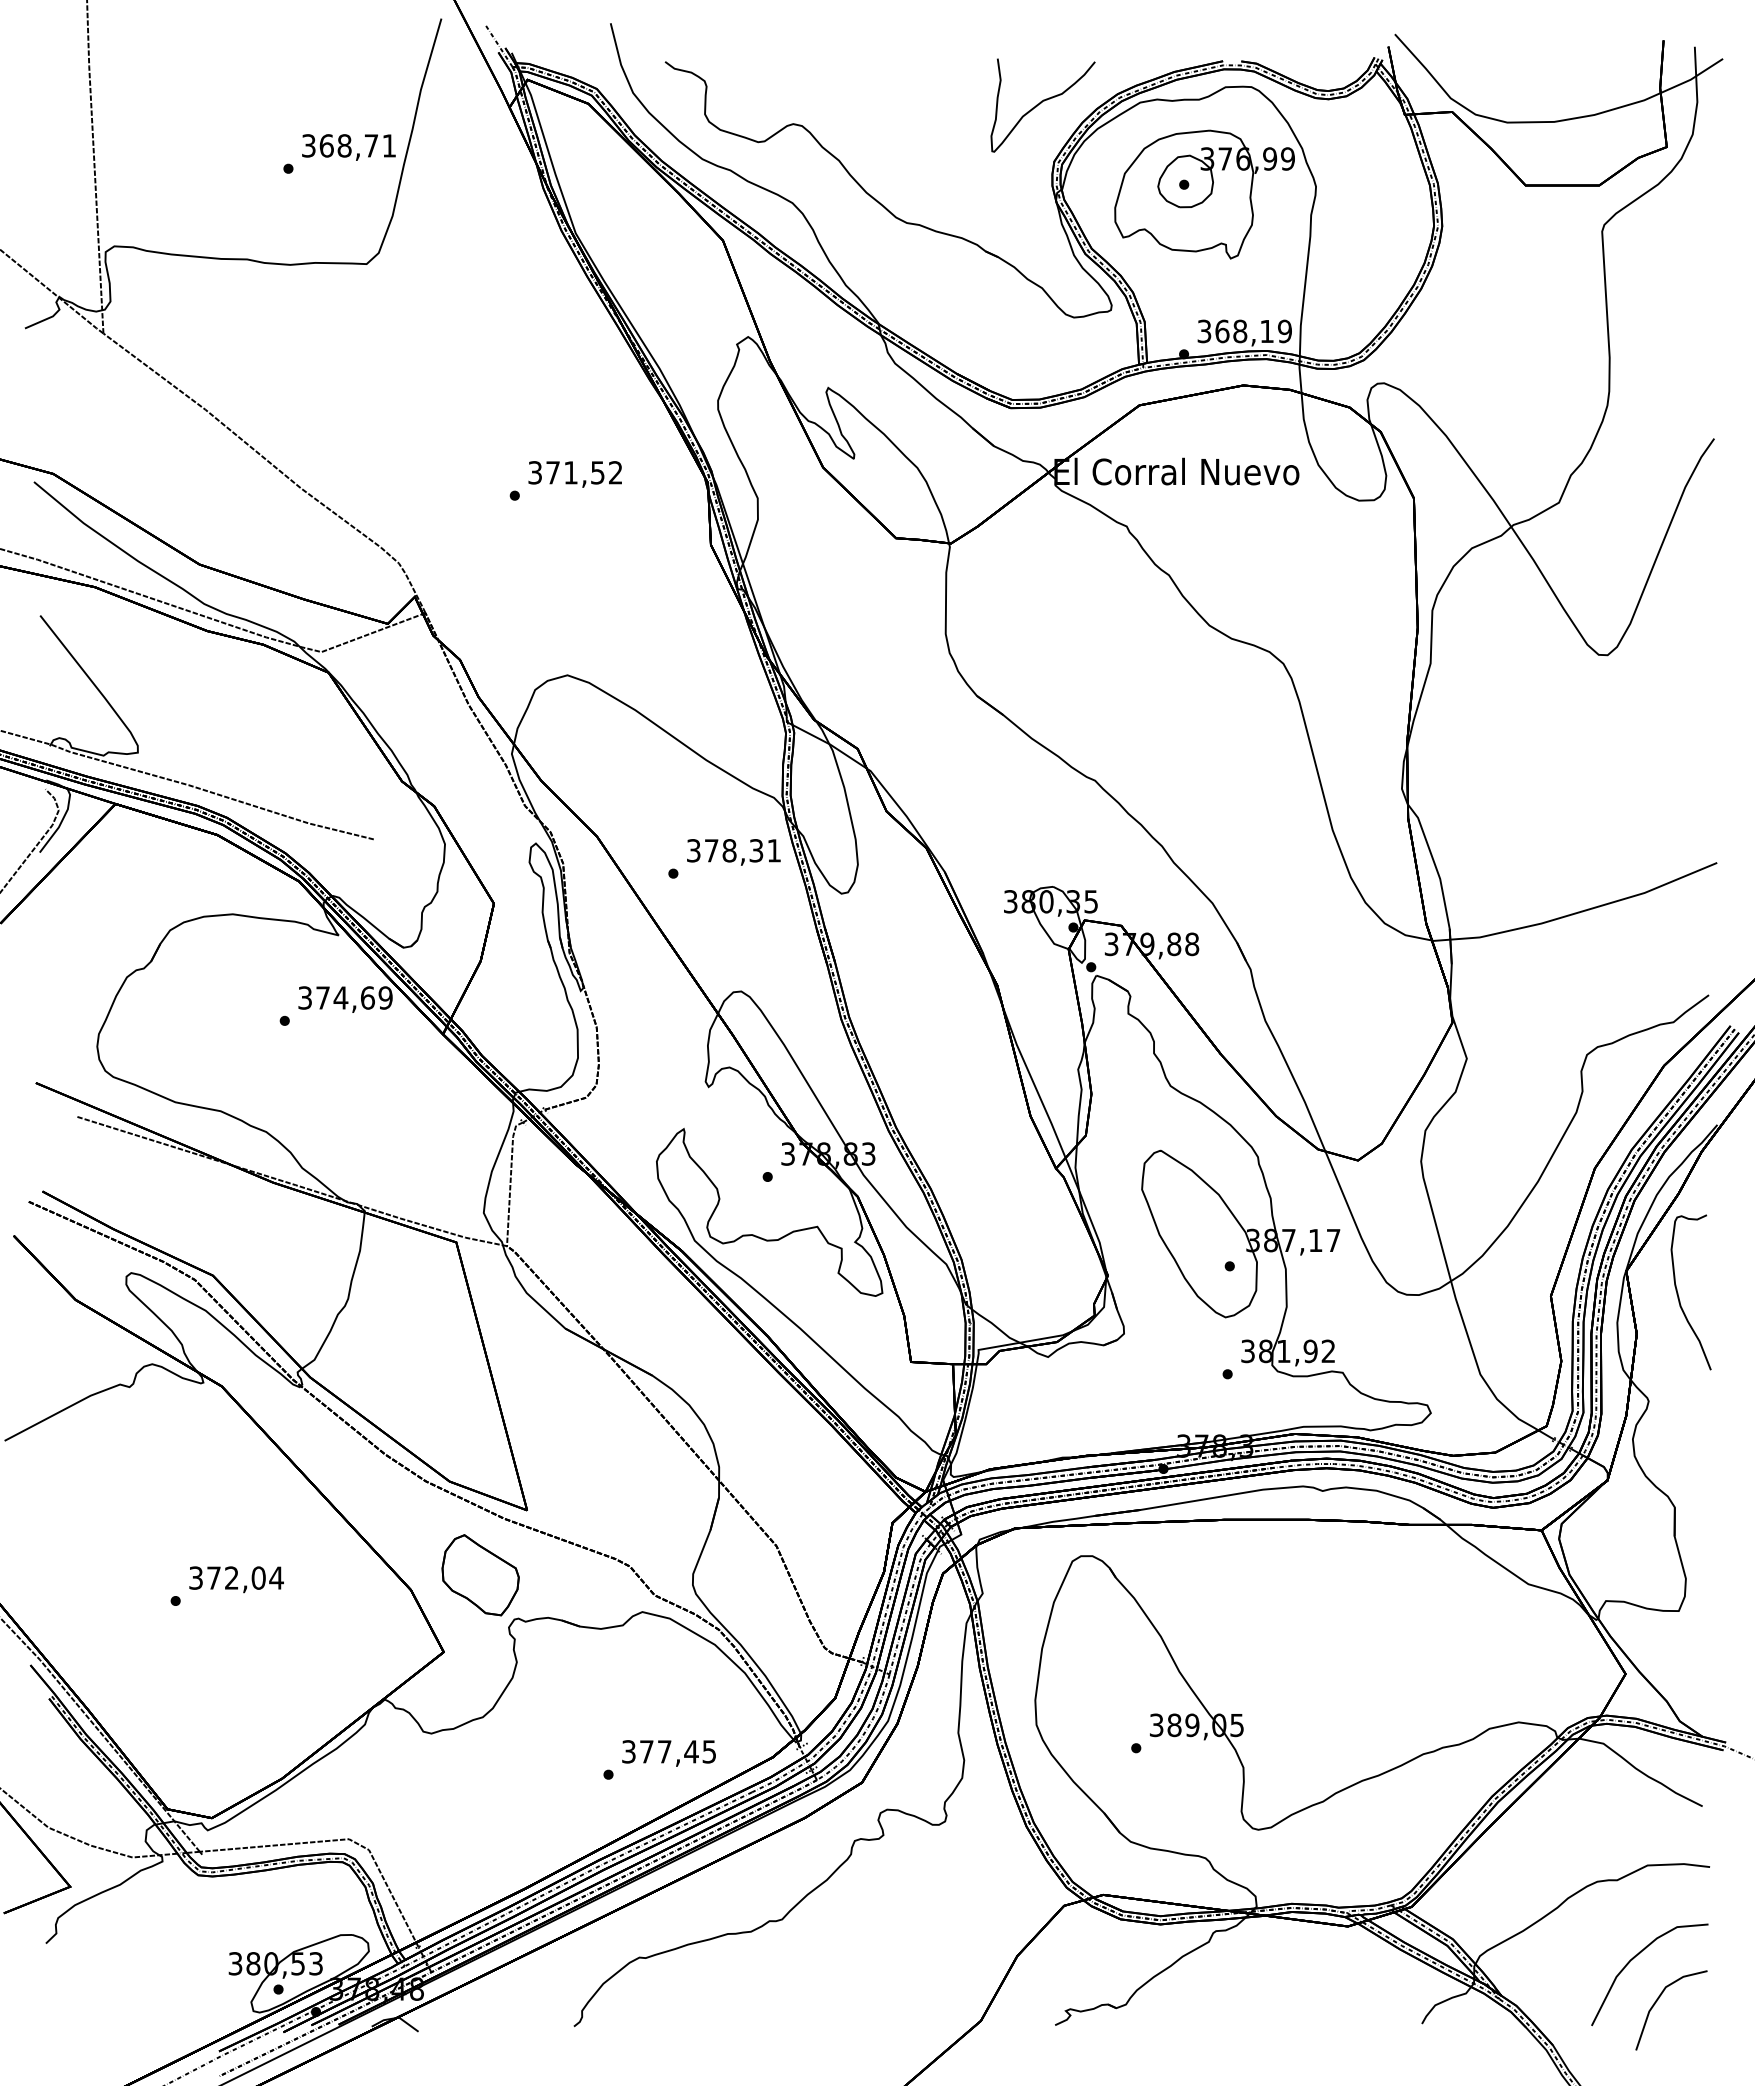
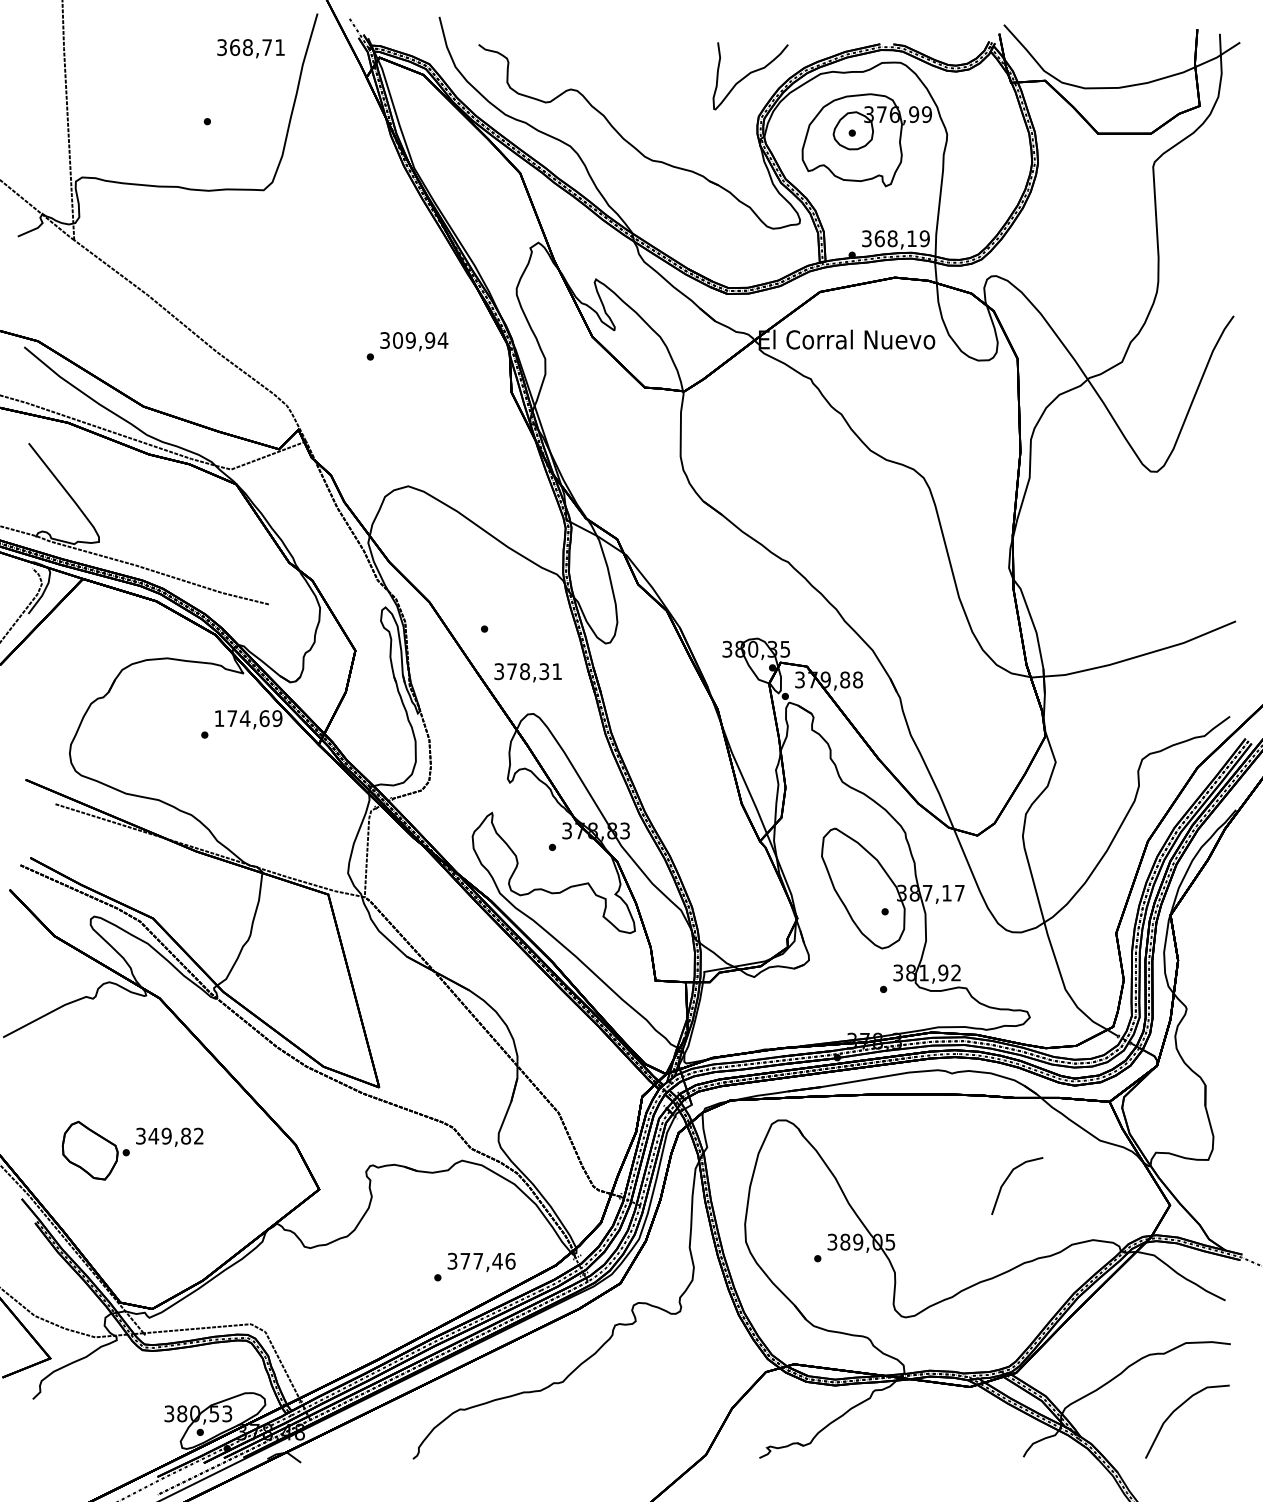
text: (348, 147) -> (250, 48), moved
text: (584, 472) -> (420, 340), 371,52 -> 309,94
text: (733, 852) -> (527, 672), moved
text: (304, 997) -> (218, 718), 374,69 -> 174,69
curve: (1679, 1296) -> (1208, 933), removed
part: (480, 1575) -> (90, 1150), moved
text: (244, 1577) -> (175, 1135), 372,04 -> 349,82
text: (709, 1751) -> (510, 1261), 377,45 -> 377,46
line: (1657, 2001) -> (1007, 1179), moved

